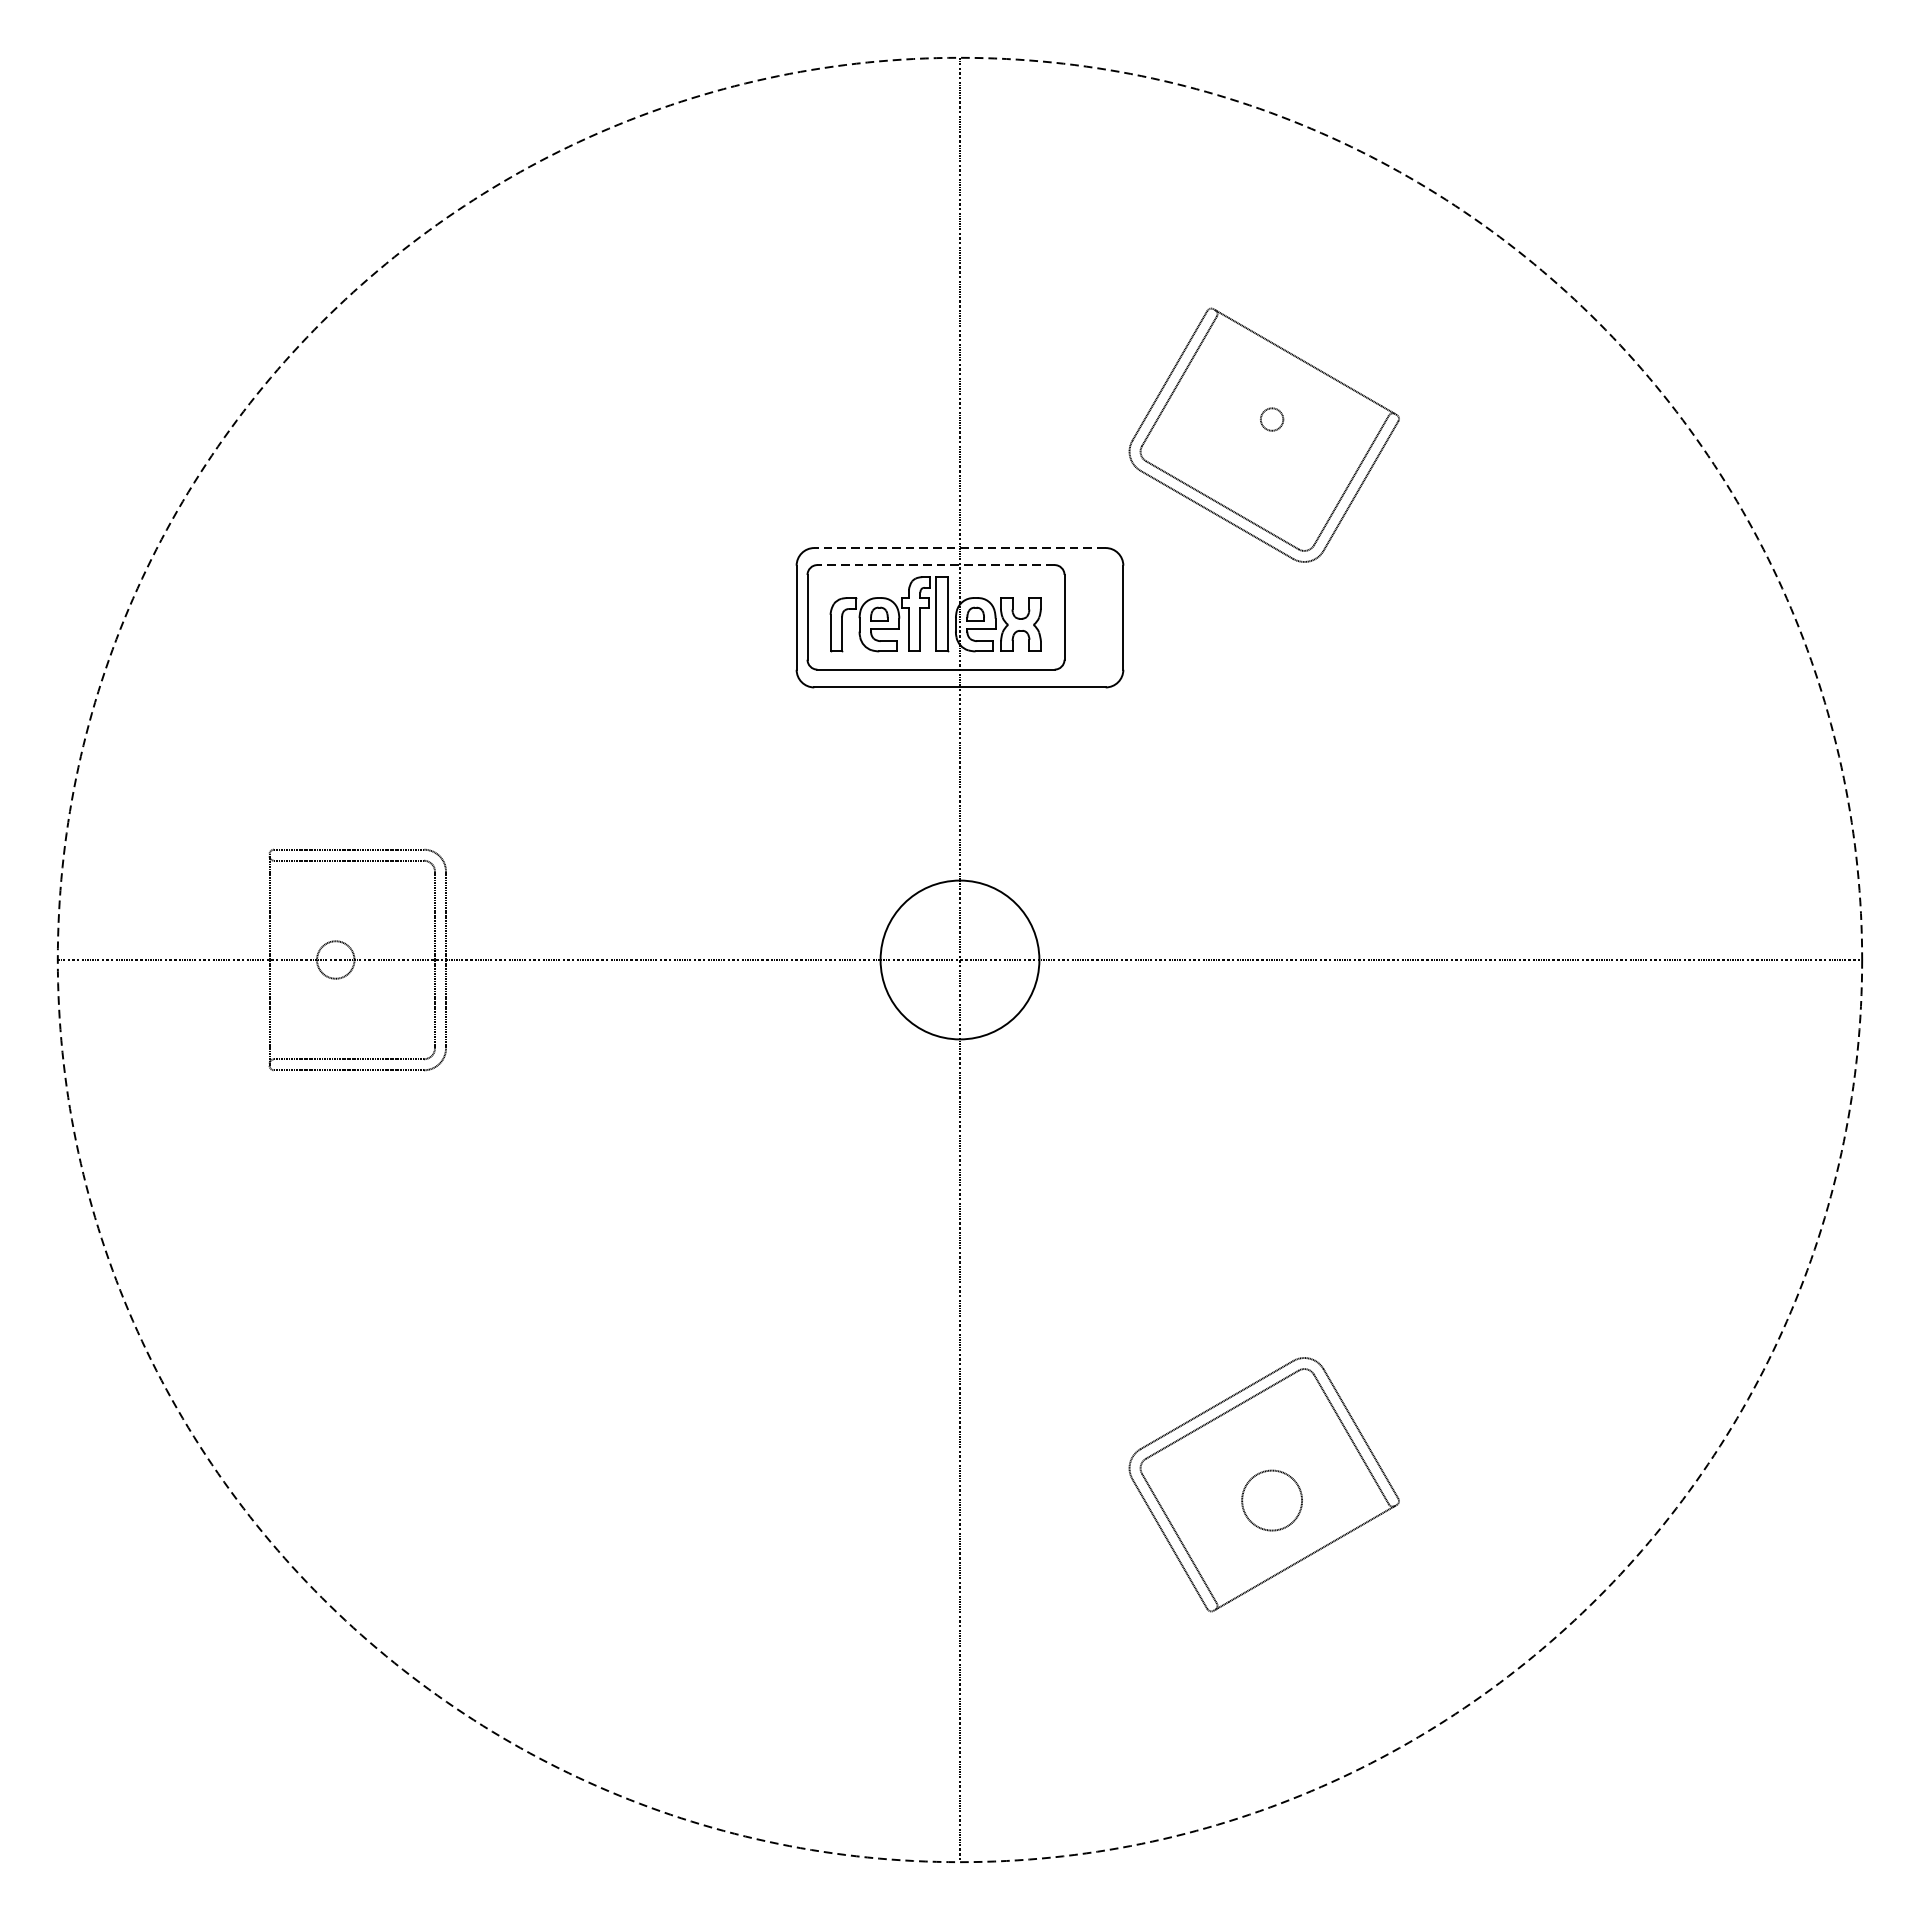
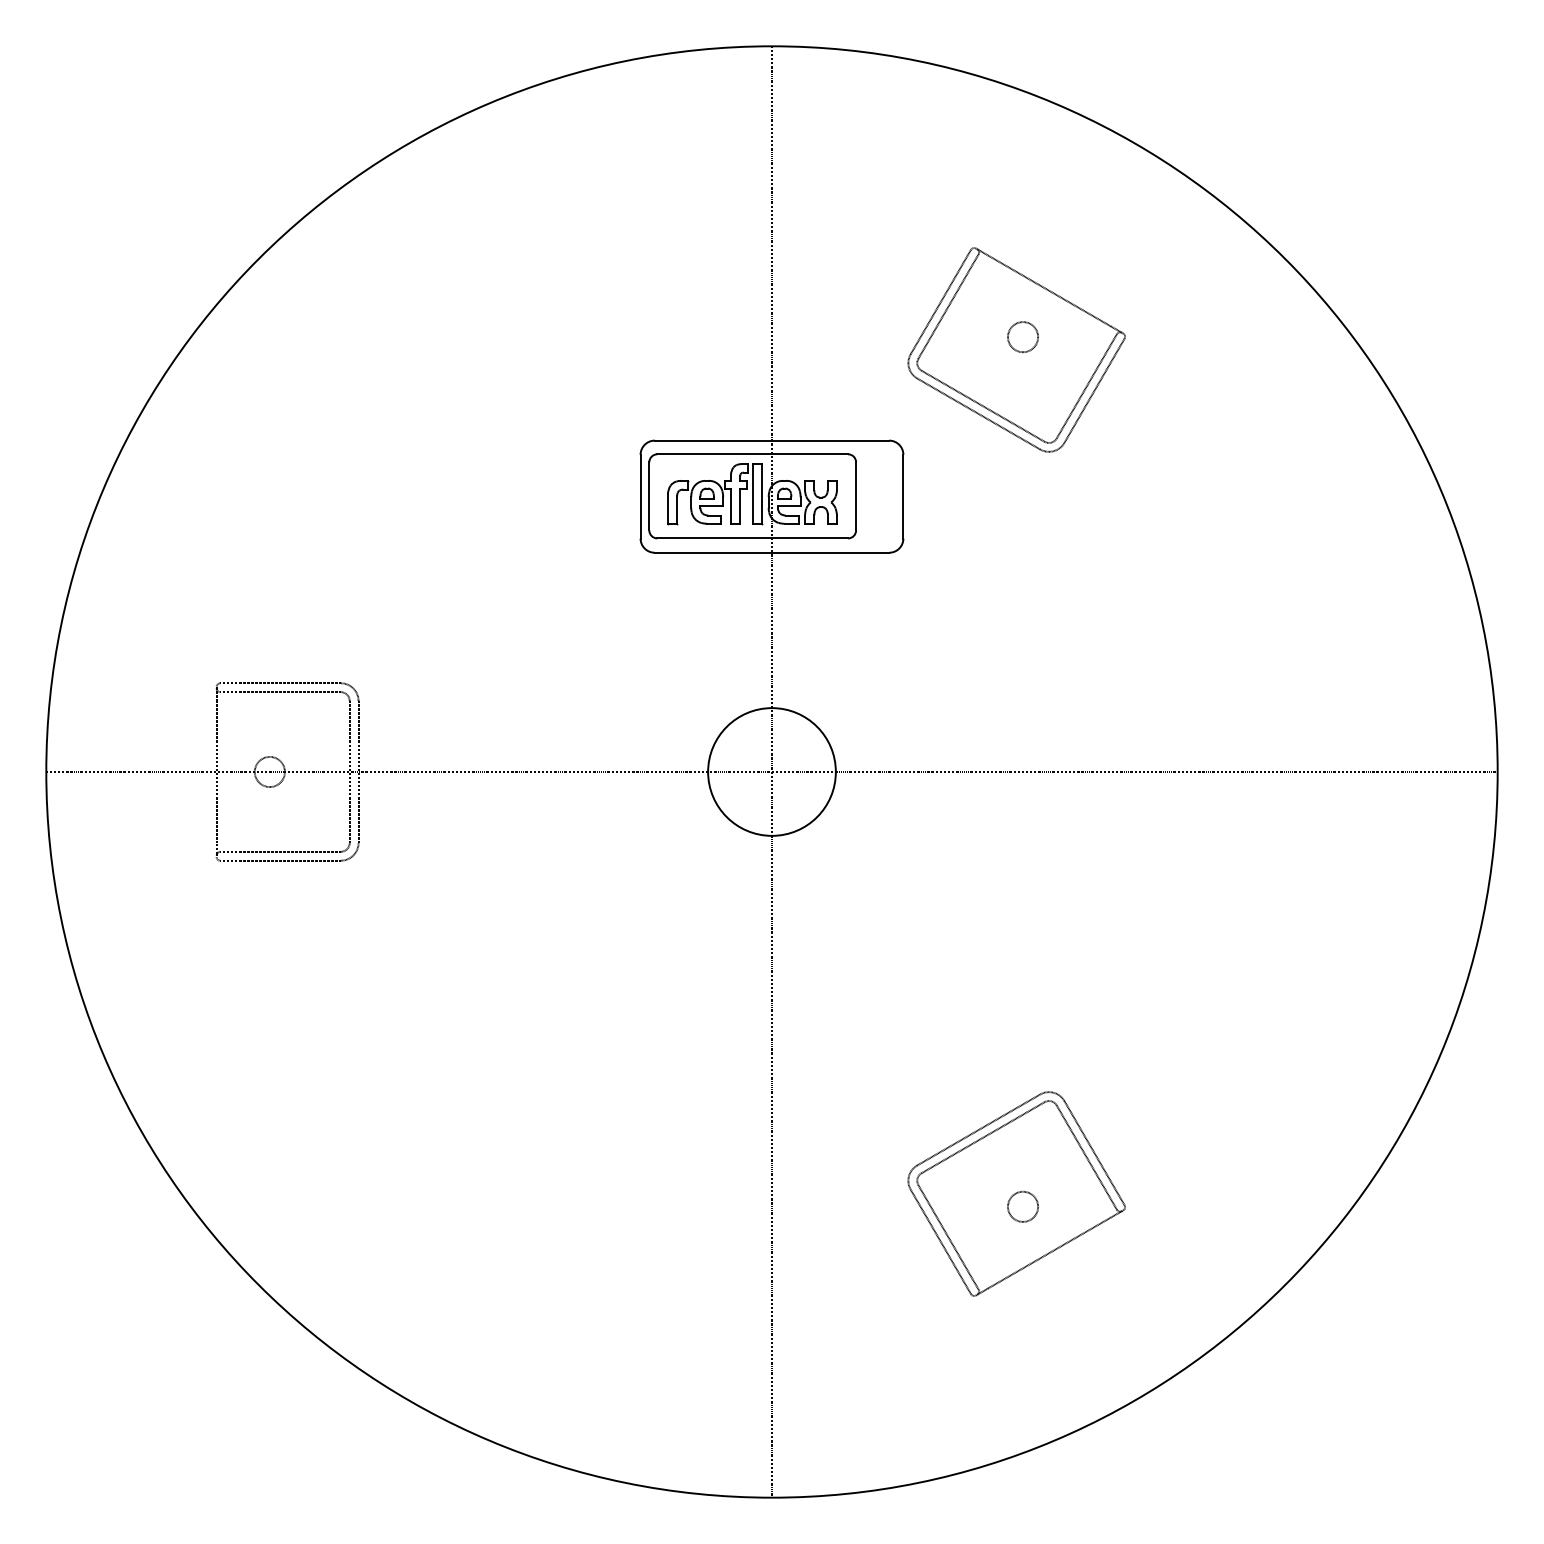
circle: (1271, 419) -> (1022, 337), size x1.67
line: (959, 547) -> (771, 440), dashed -> solid
line: (935, 565) -> (752, 454), dashed -> solid
circle: (959, 959) -> (771, 771), dashed -> solid
circle: (1271, 1500) -> (1022, 1206), size x0.62

